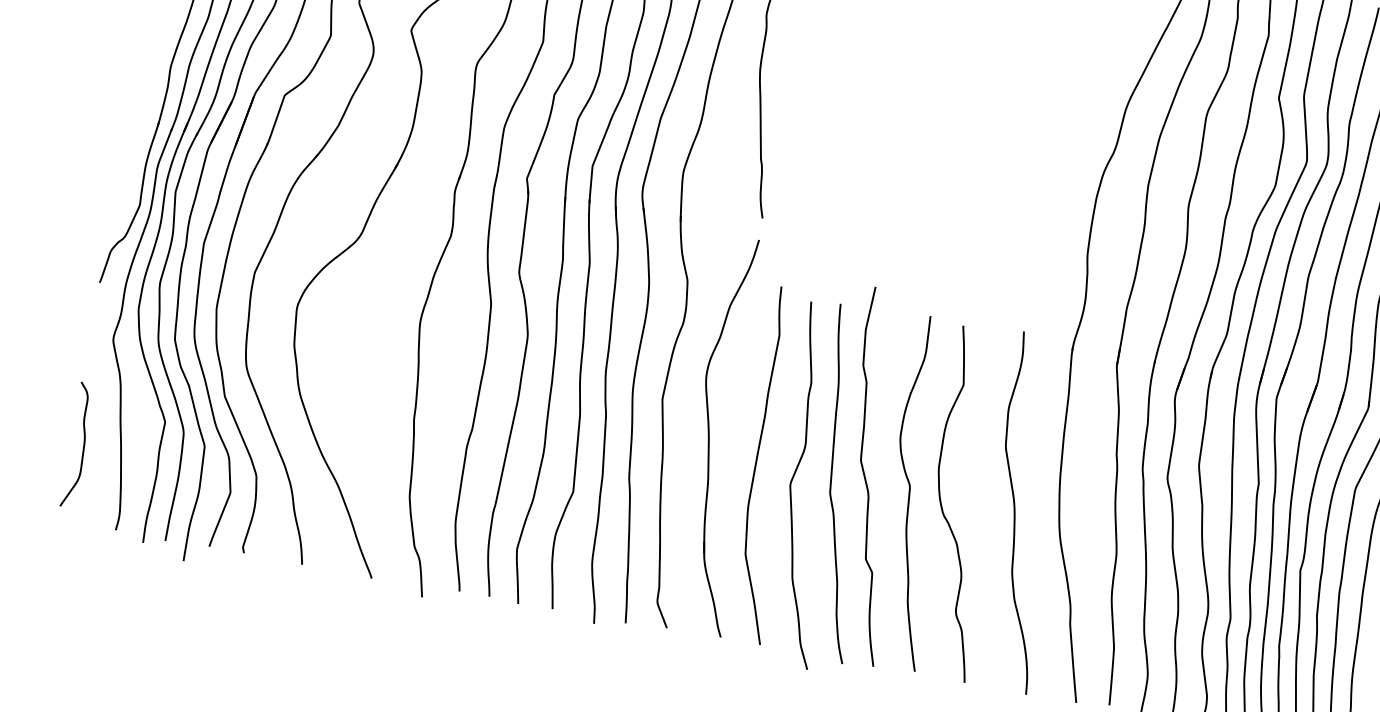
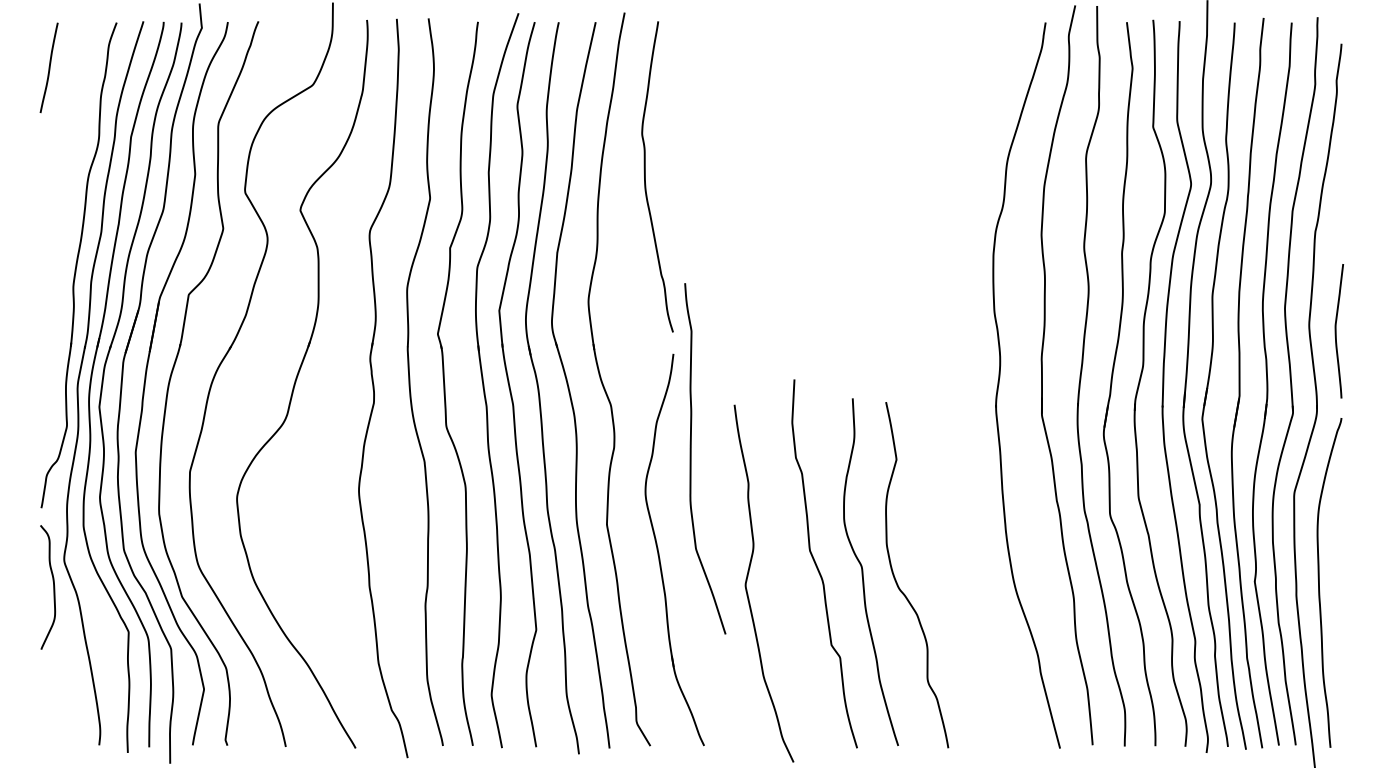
curve: (83, 446) -> (53, 587), moved
curve: (756, 462) -> (691, 458), moved
curve: (832, 481) -> (785, 575), removed
curve: (1015, 514) -> (969, 576), removed

